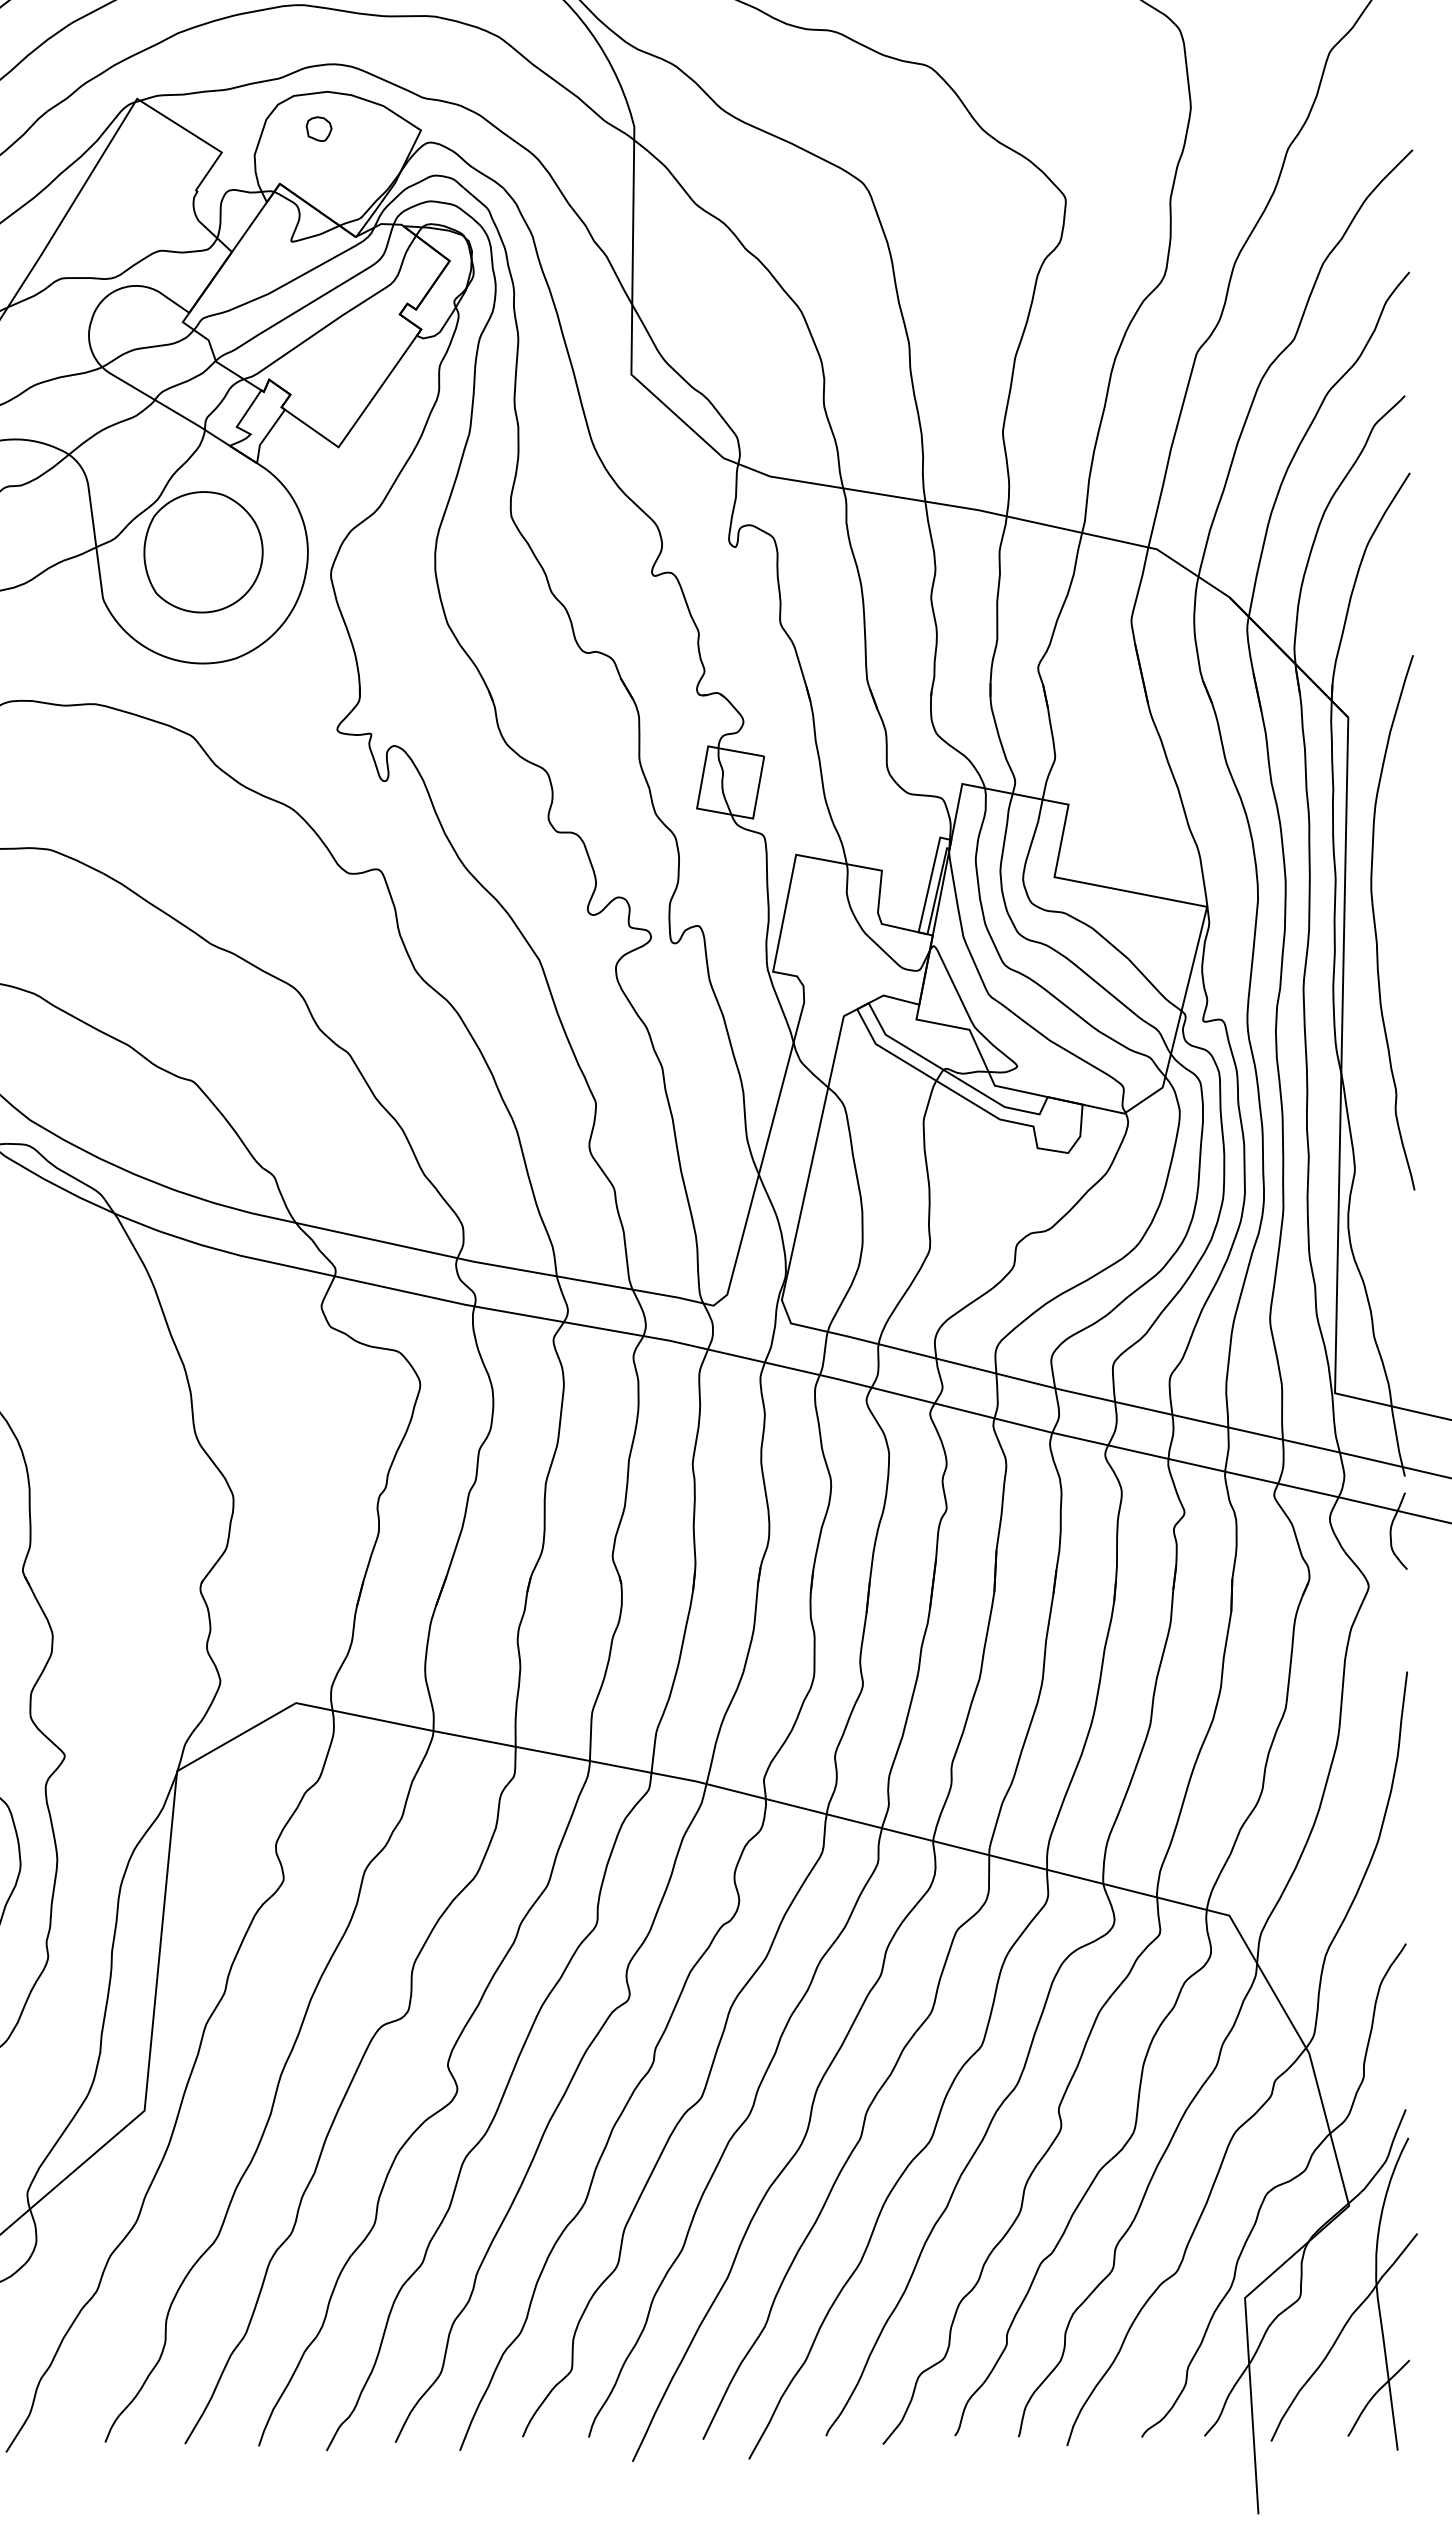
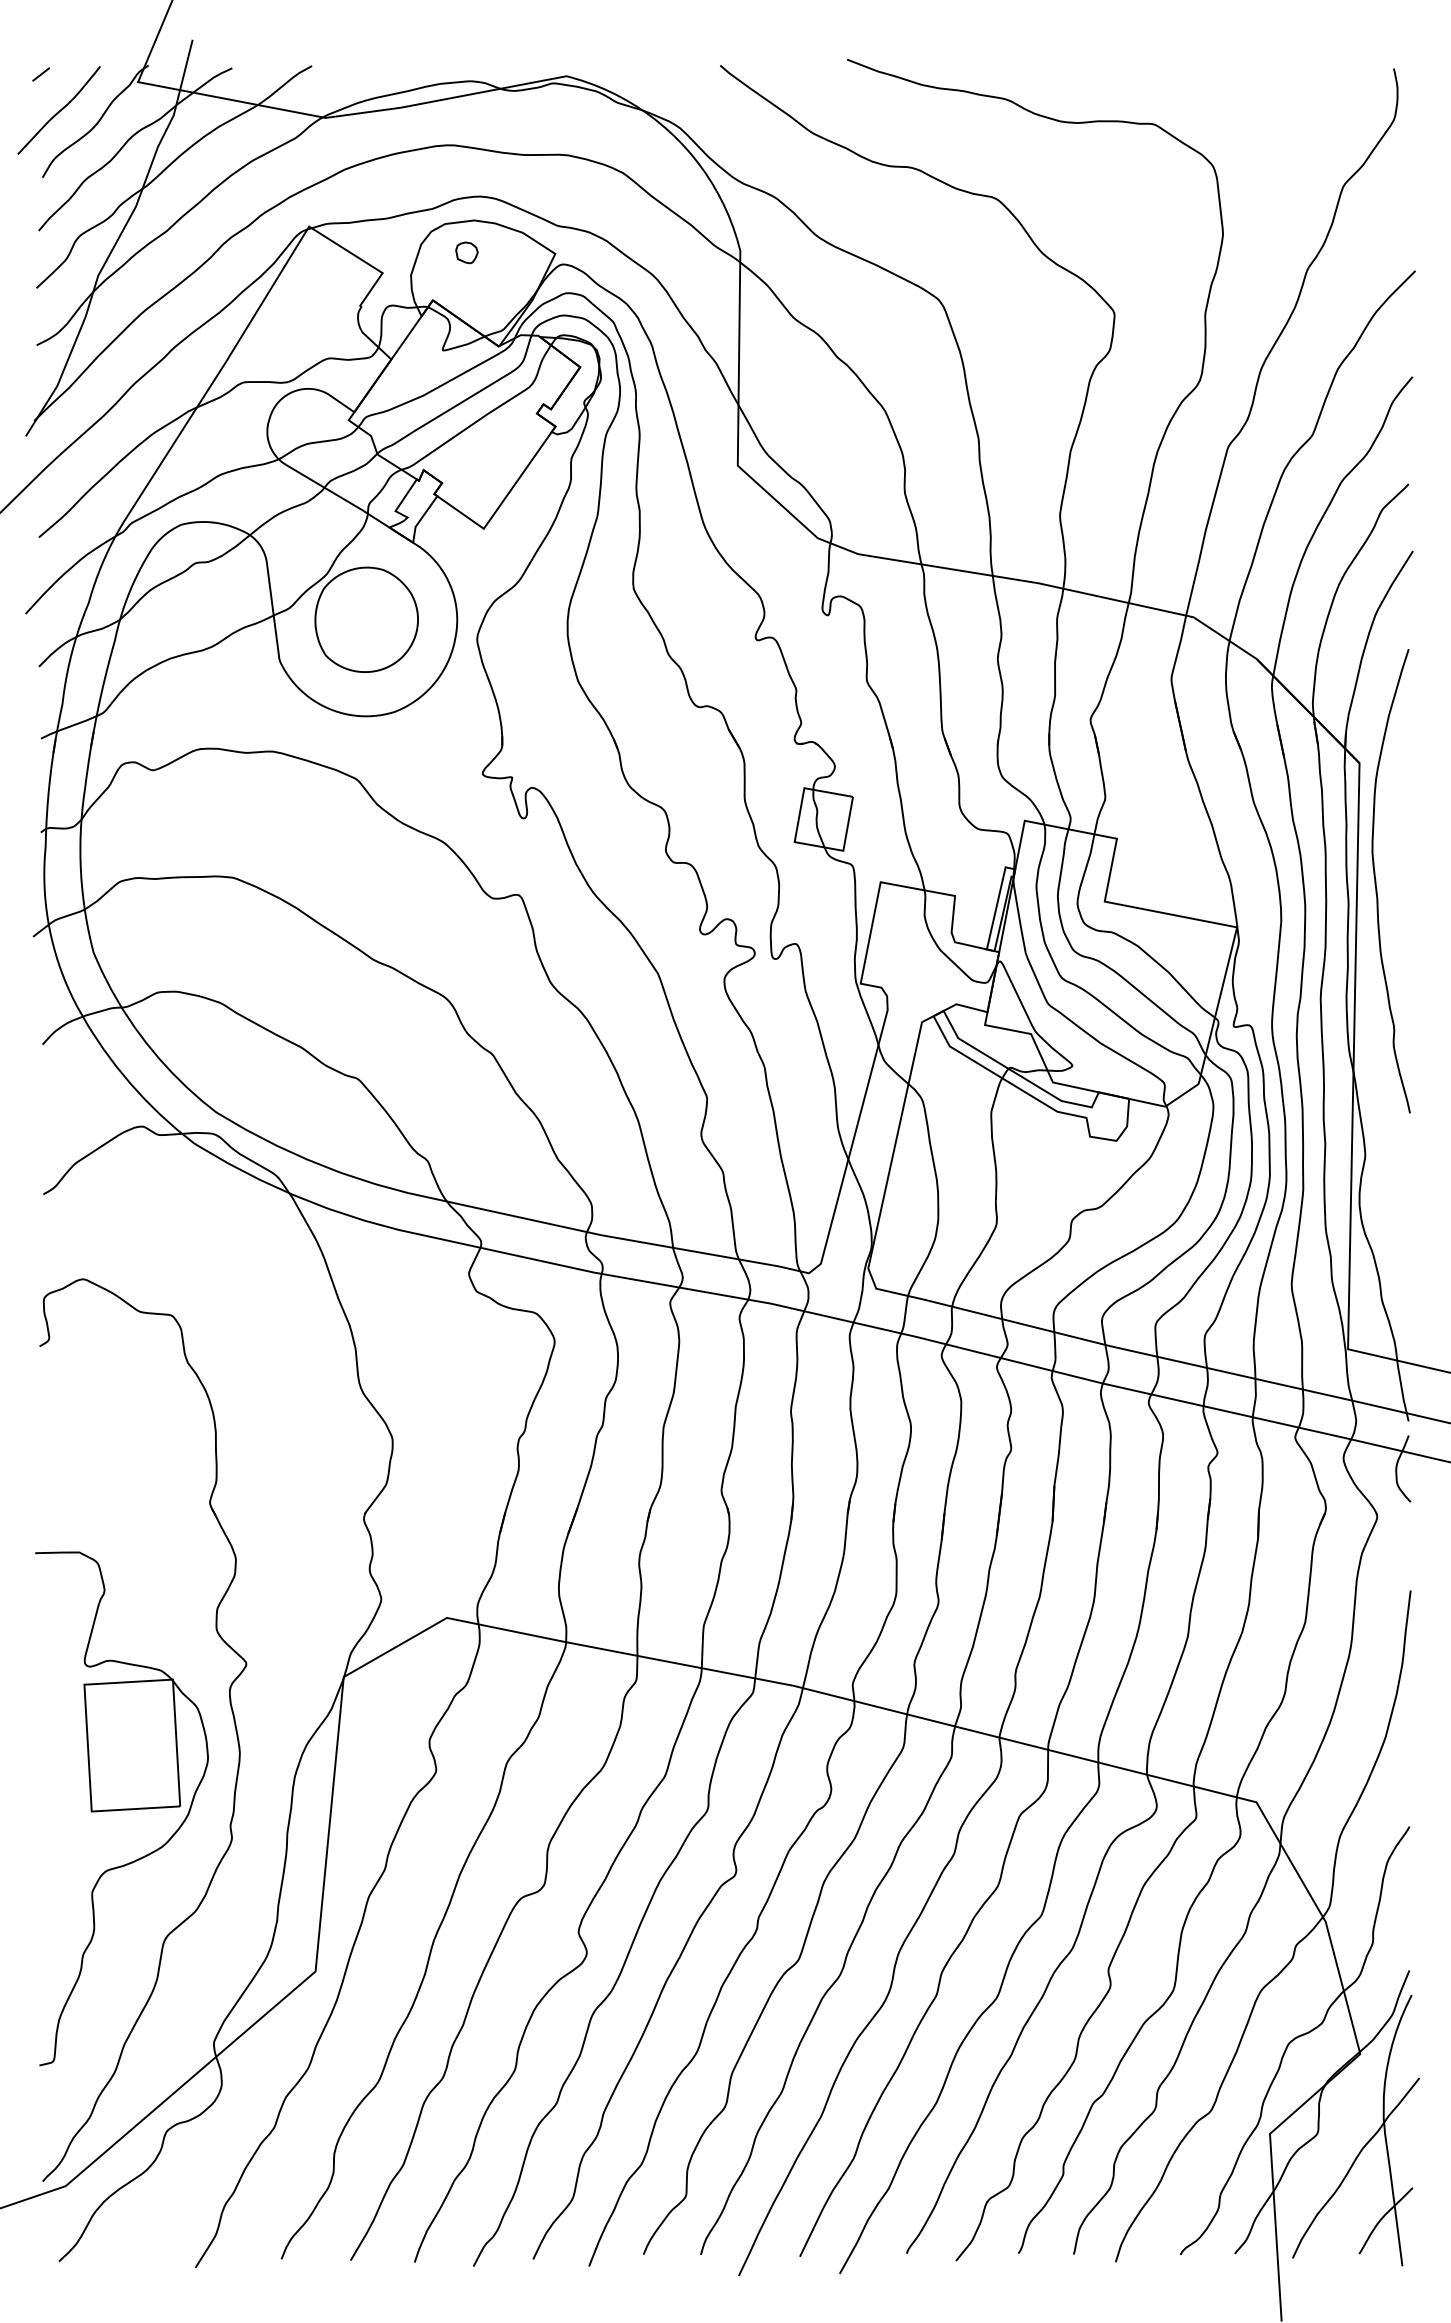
curve: (1375, 923) -> (1376, 881), moved

